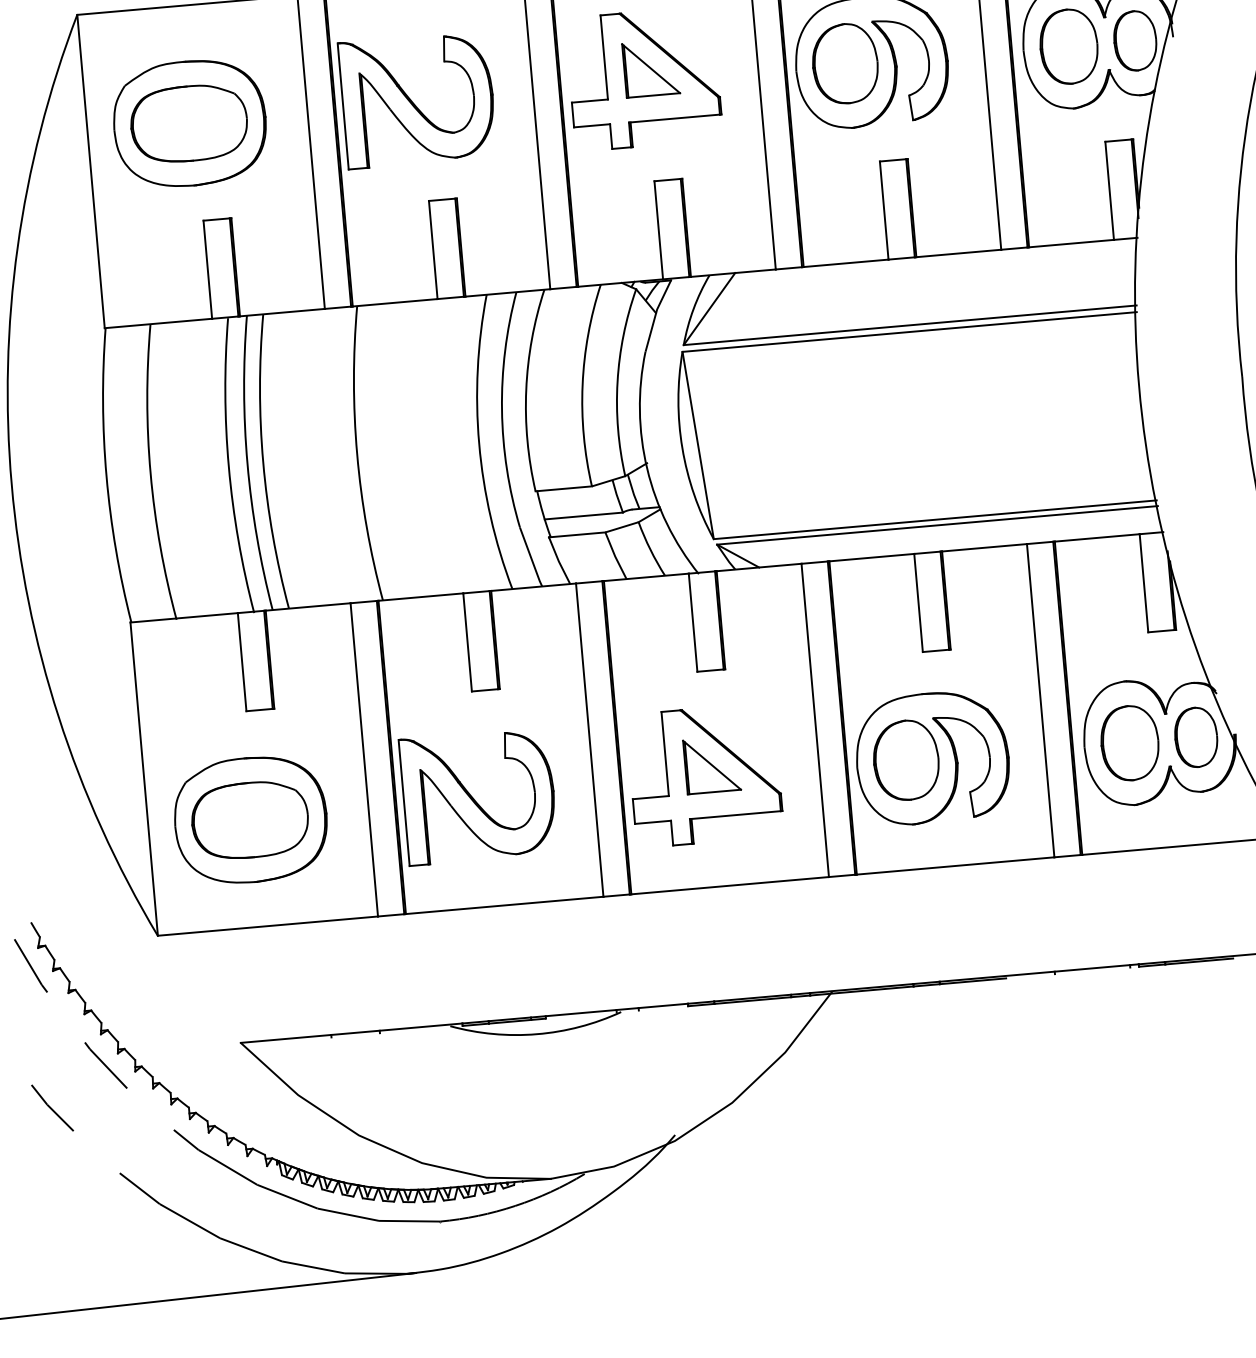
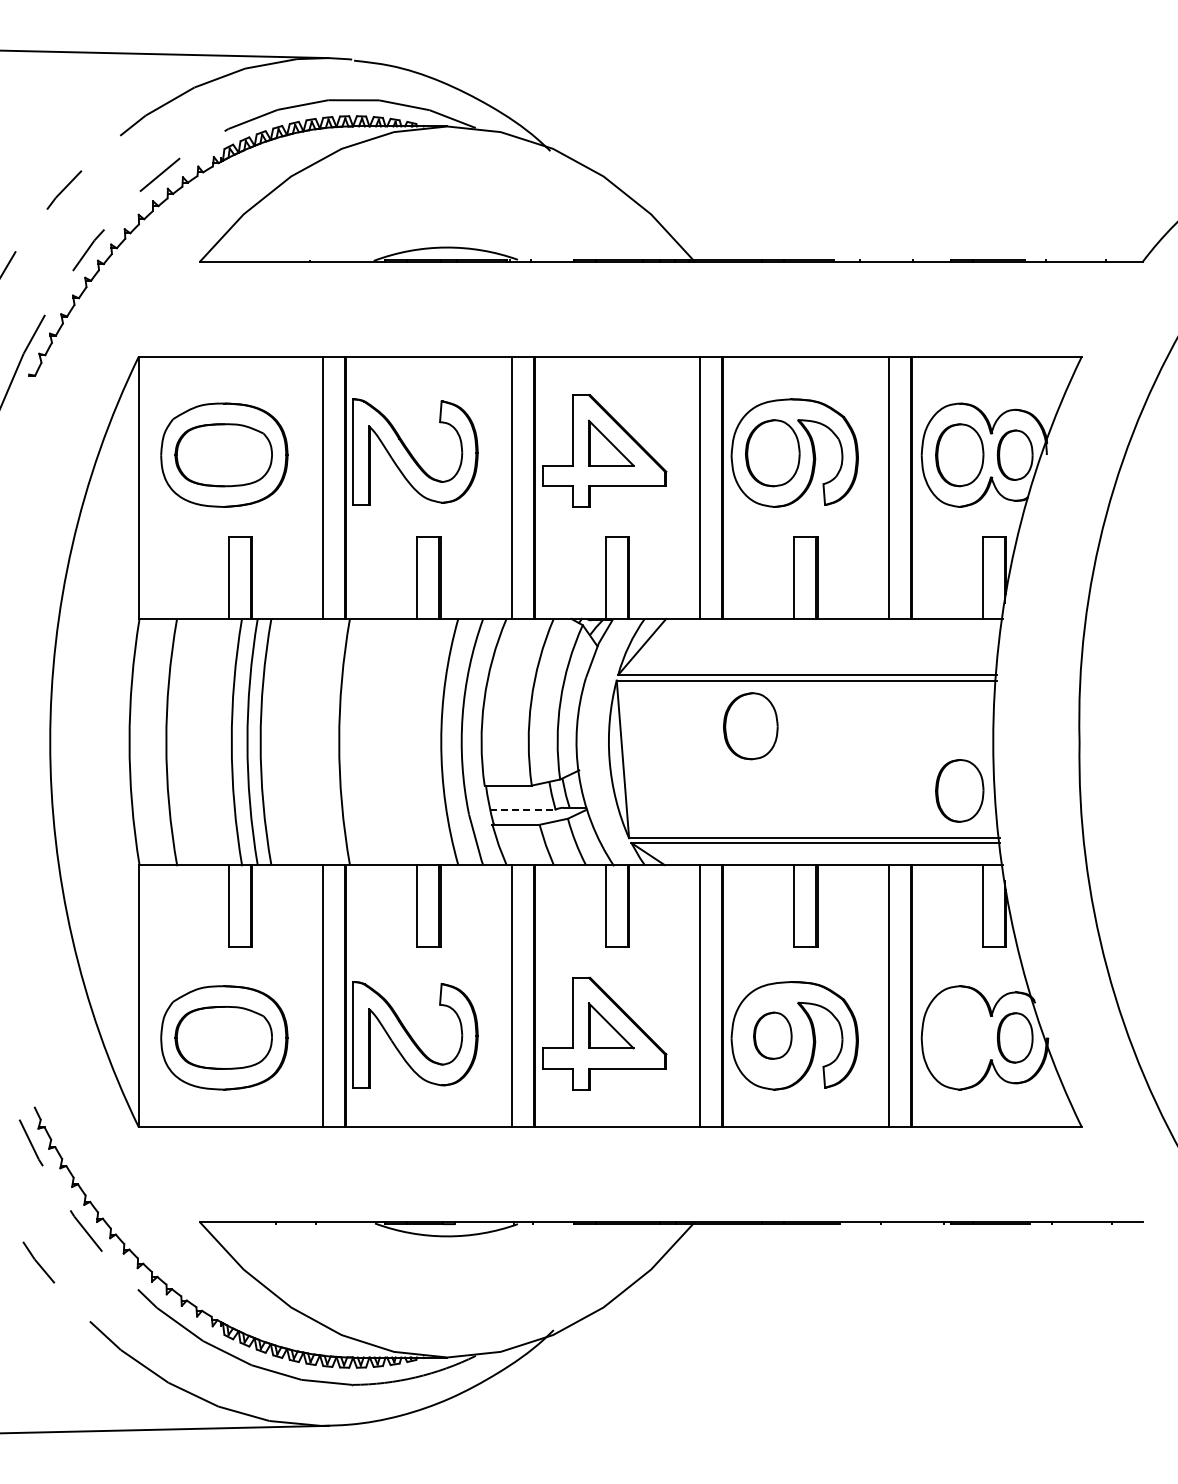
part: (847, 392) -> (750, 726), added
line: (583, 515) -> (522, 809), solid -> dashed
part: (1129, 742) -> (959, 790), moved
part: (905, 759) -> (772, 1035), size x0.7

